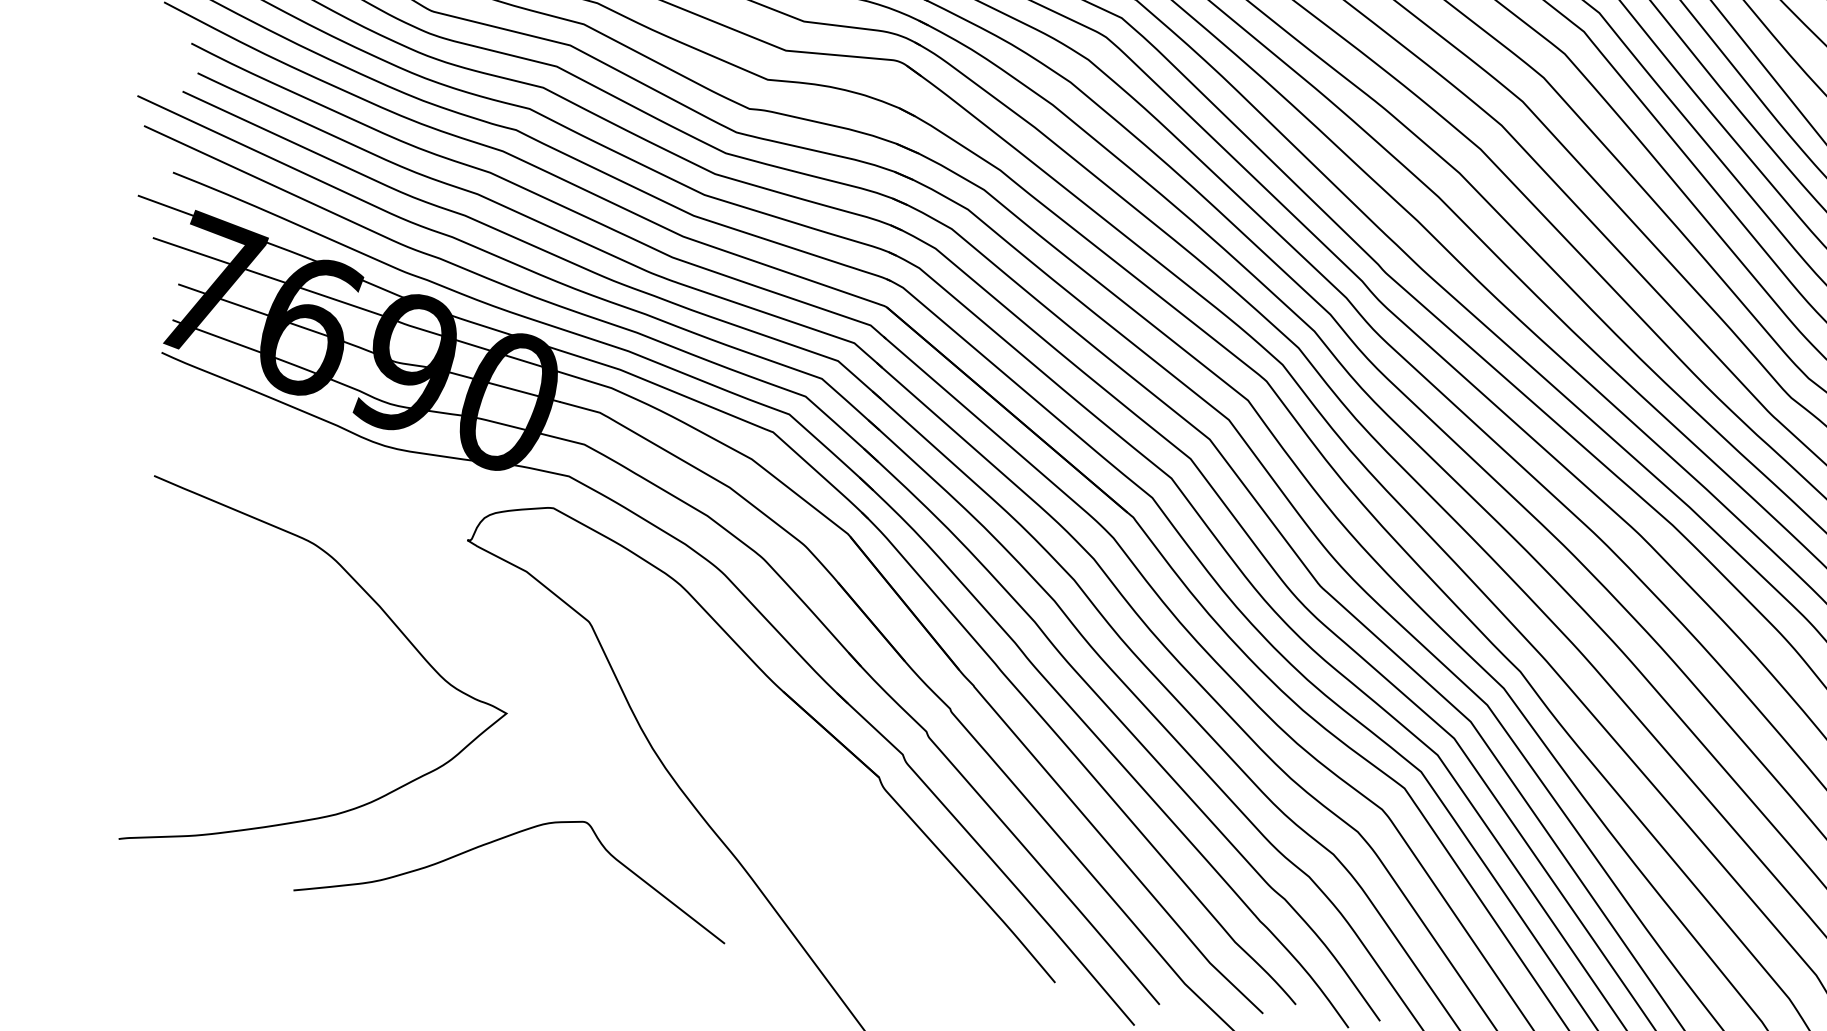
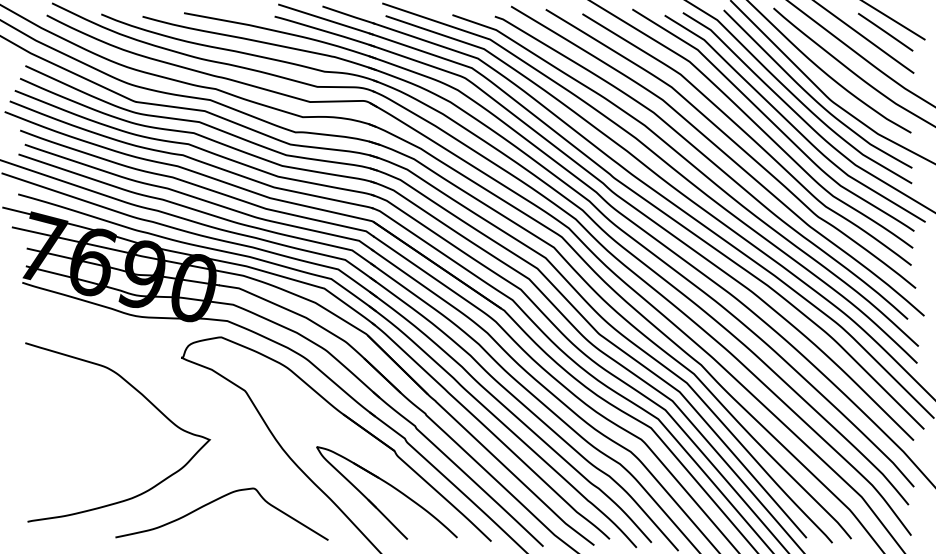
part: (862, 848) -> (390, 486), added

